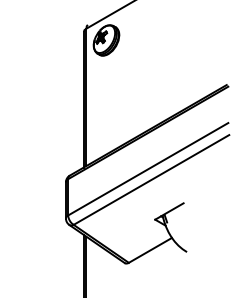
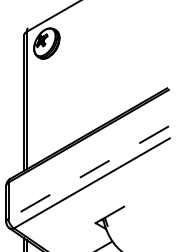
line: (147, 169) -> (87, 172), solid -> dashed

